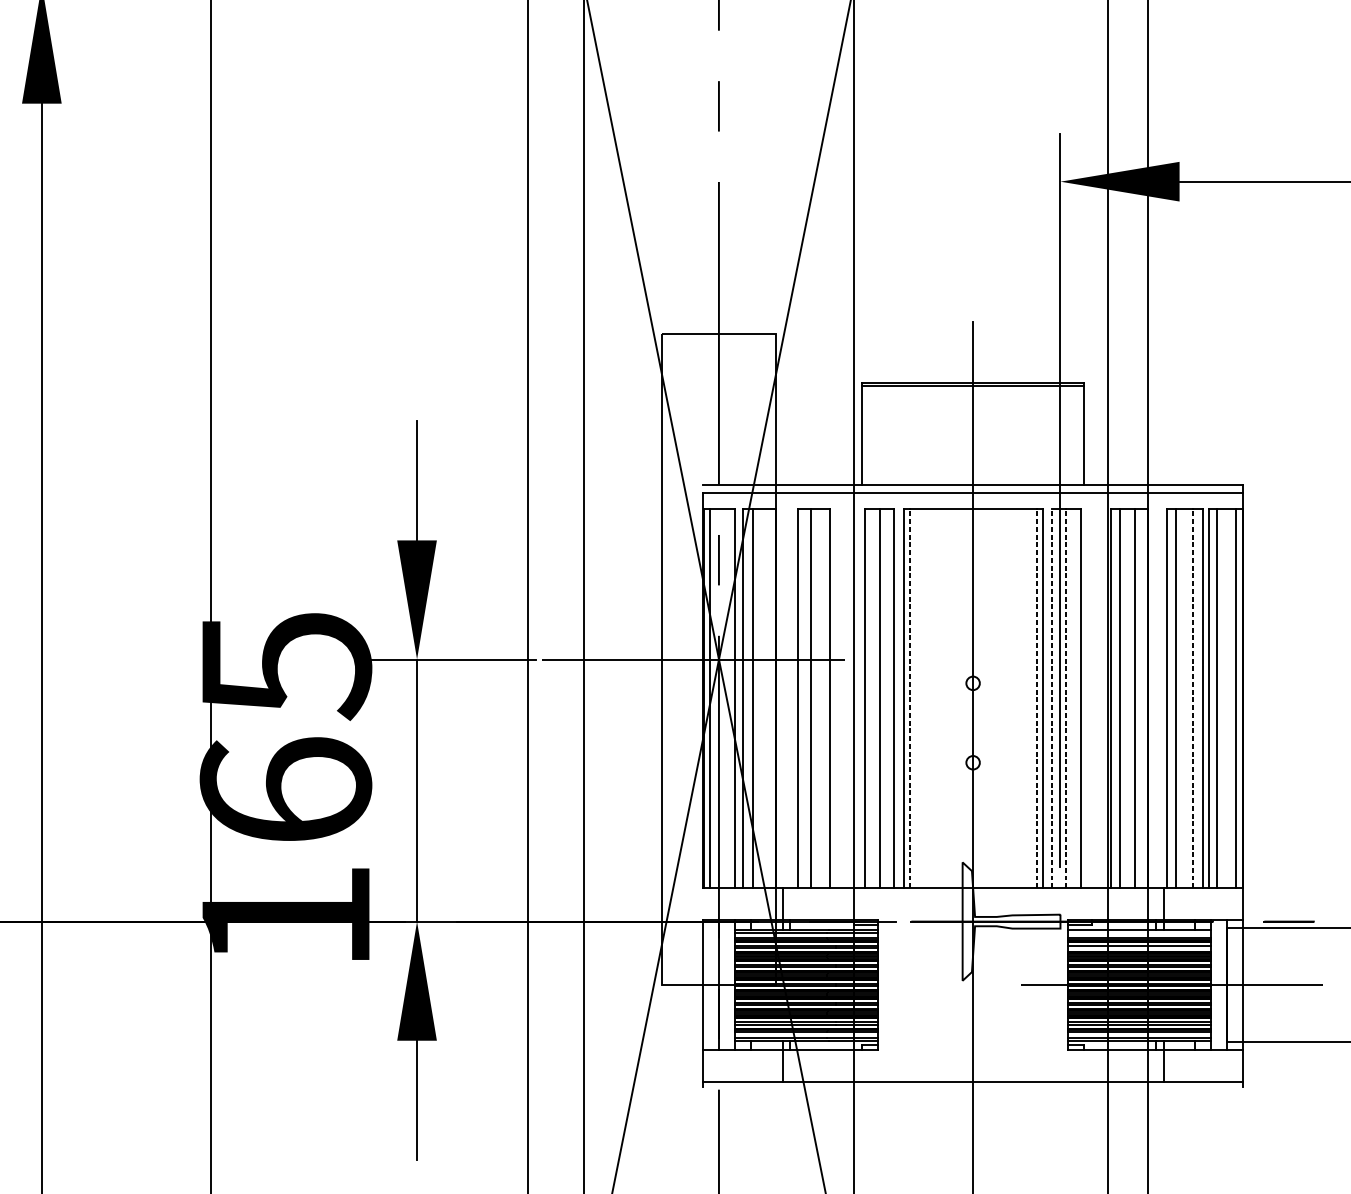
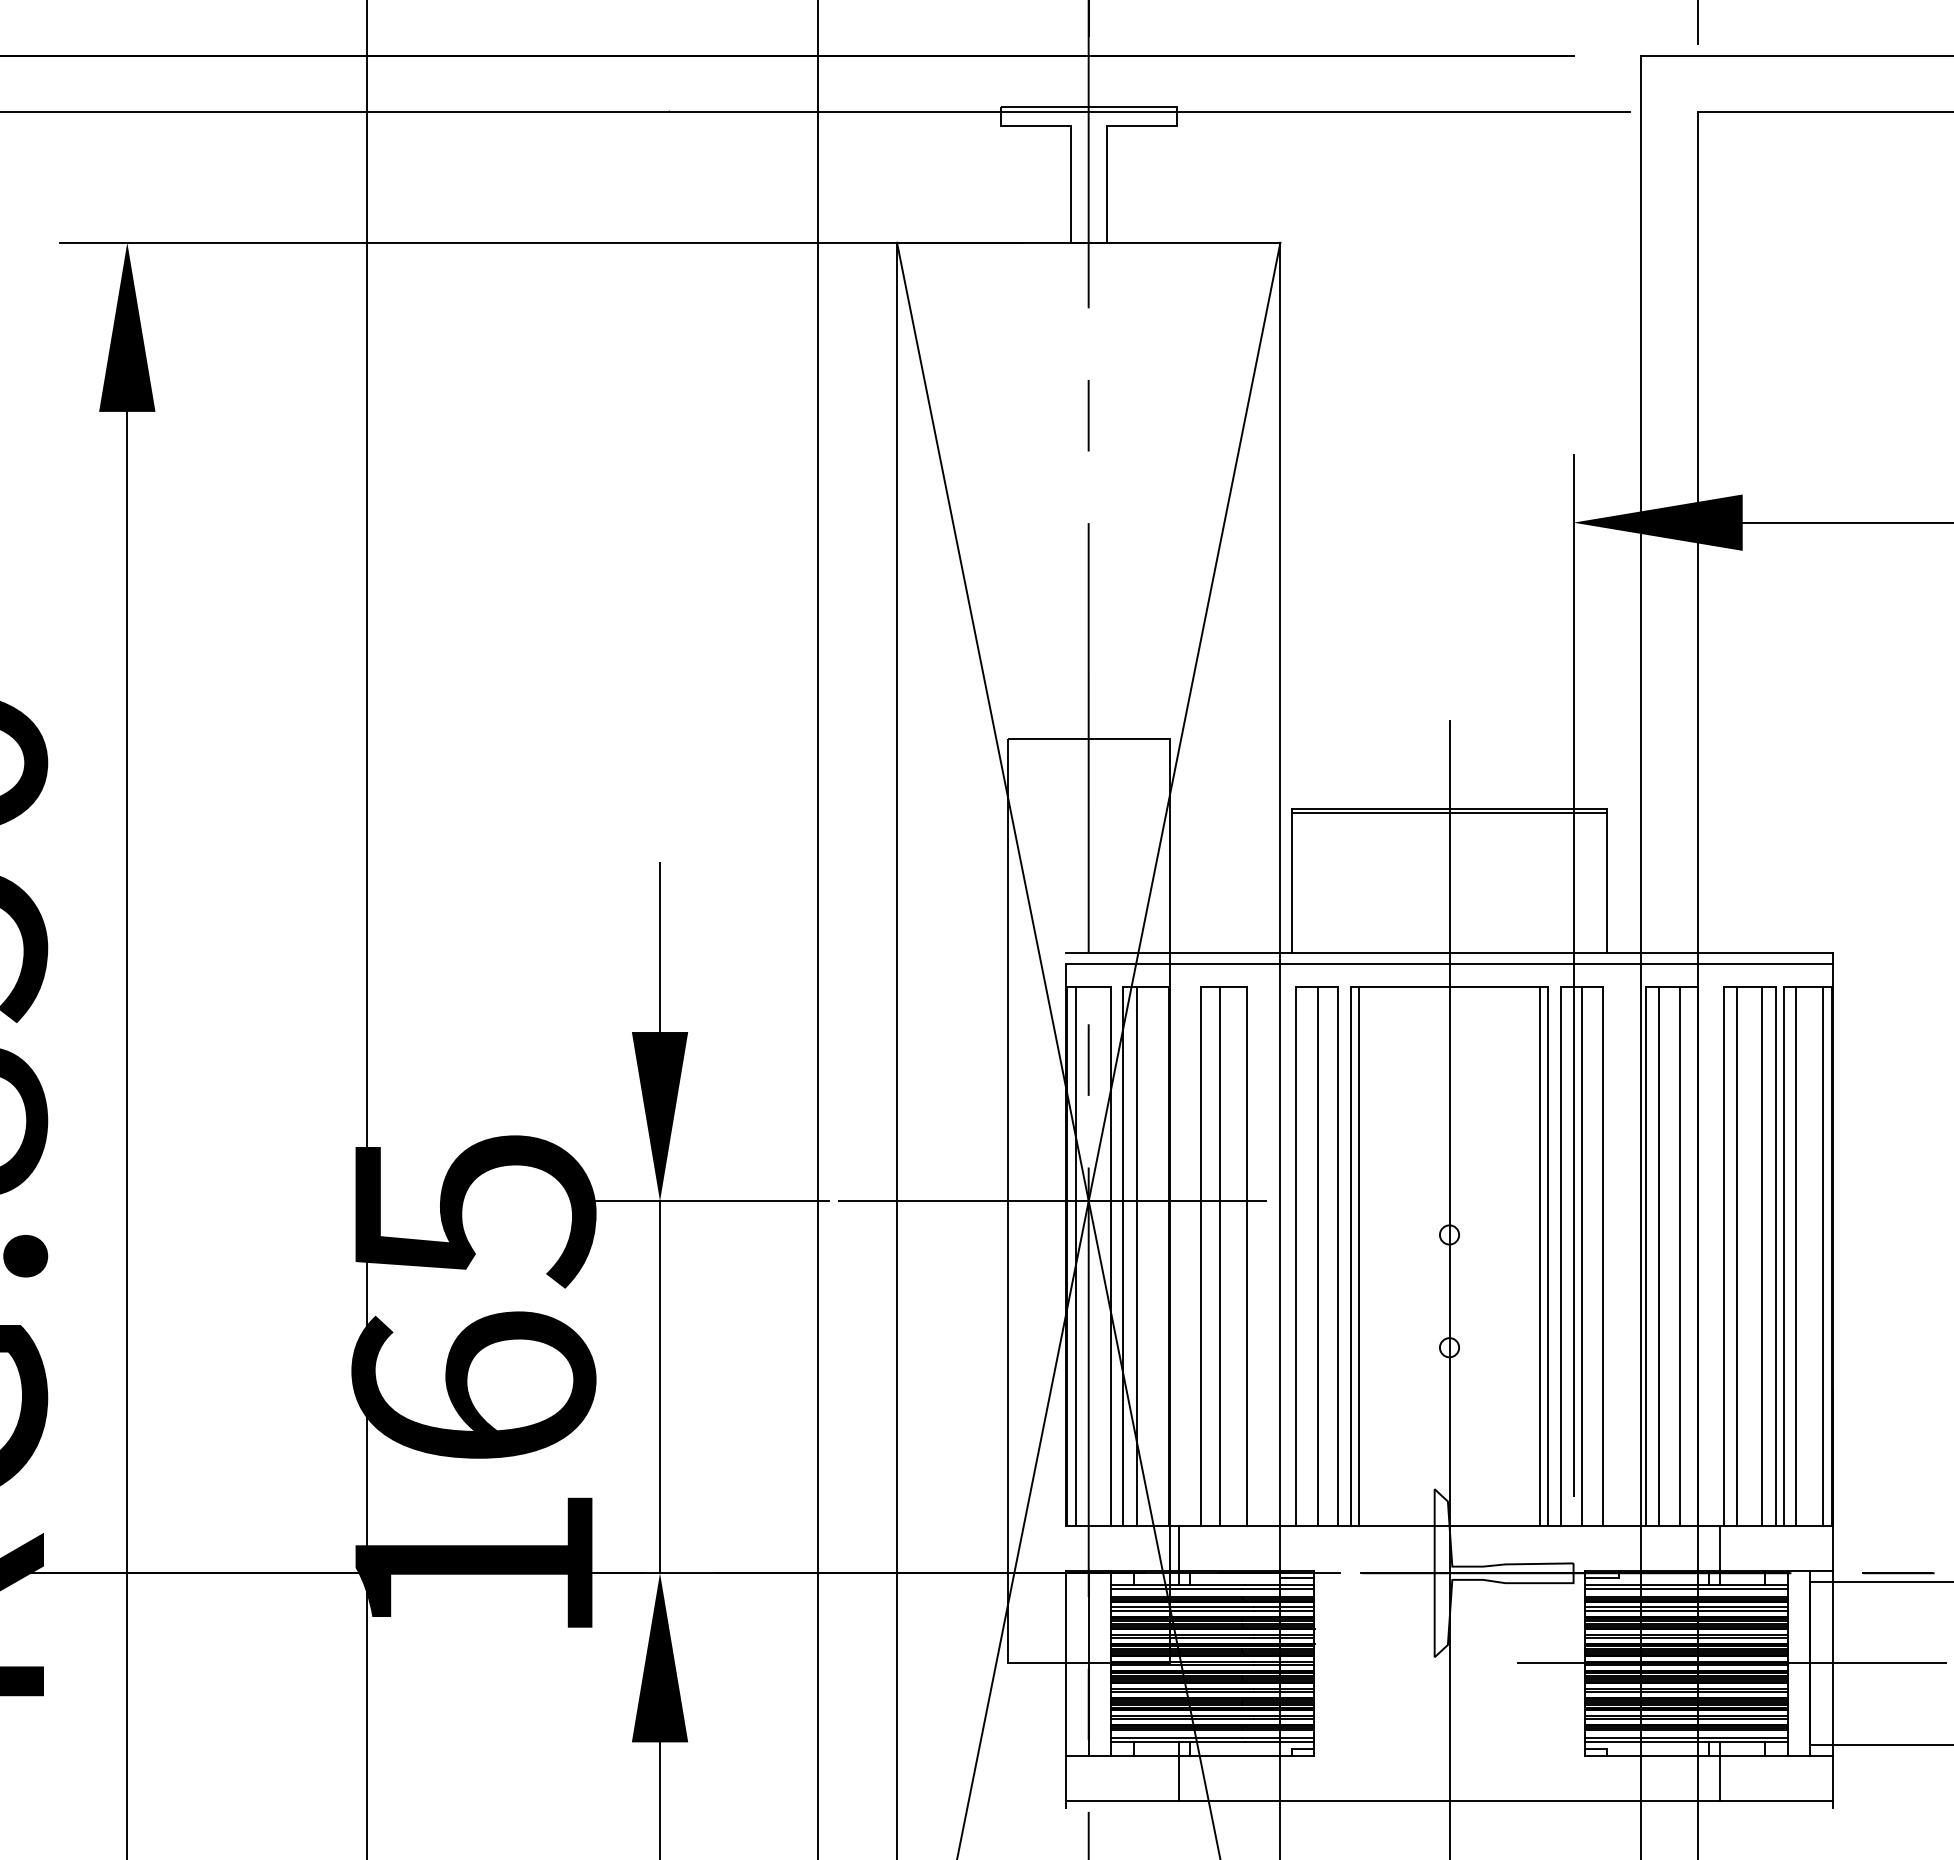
line: (909, 697) -> (1359, 1255), dashed -> solid
line: (1036, 697) -> (1539, 1255), dashed -> solid
line: (1051, 697) -> (1561, 1255), dashed -> solid
line: (1066, 697) -> (1581, 1255), dashed -> solid
line: (1192, 697) -> (1761, 1255), dashed -> solid
line: (1139, 933) -> (1685, 1589), added
line: (1139, 948) -> (1685, 1611), added

